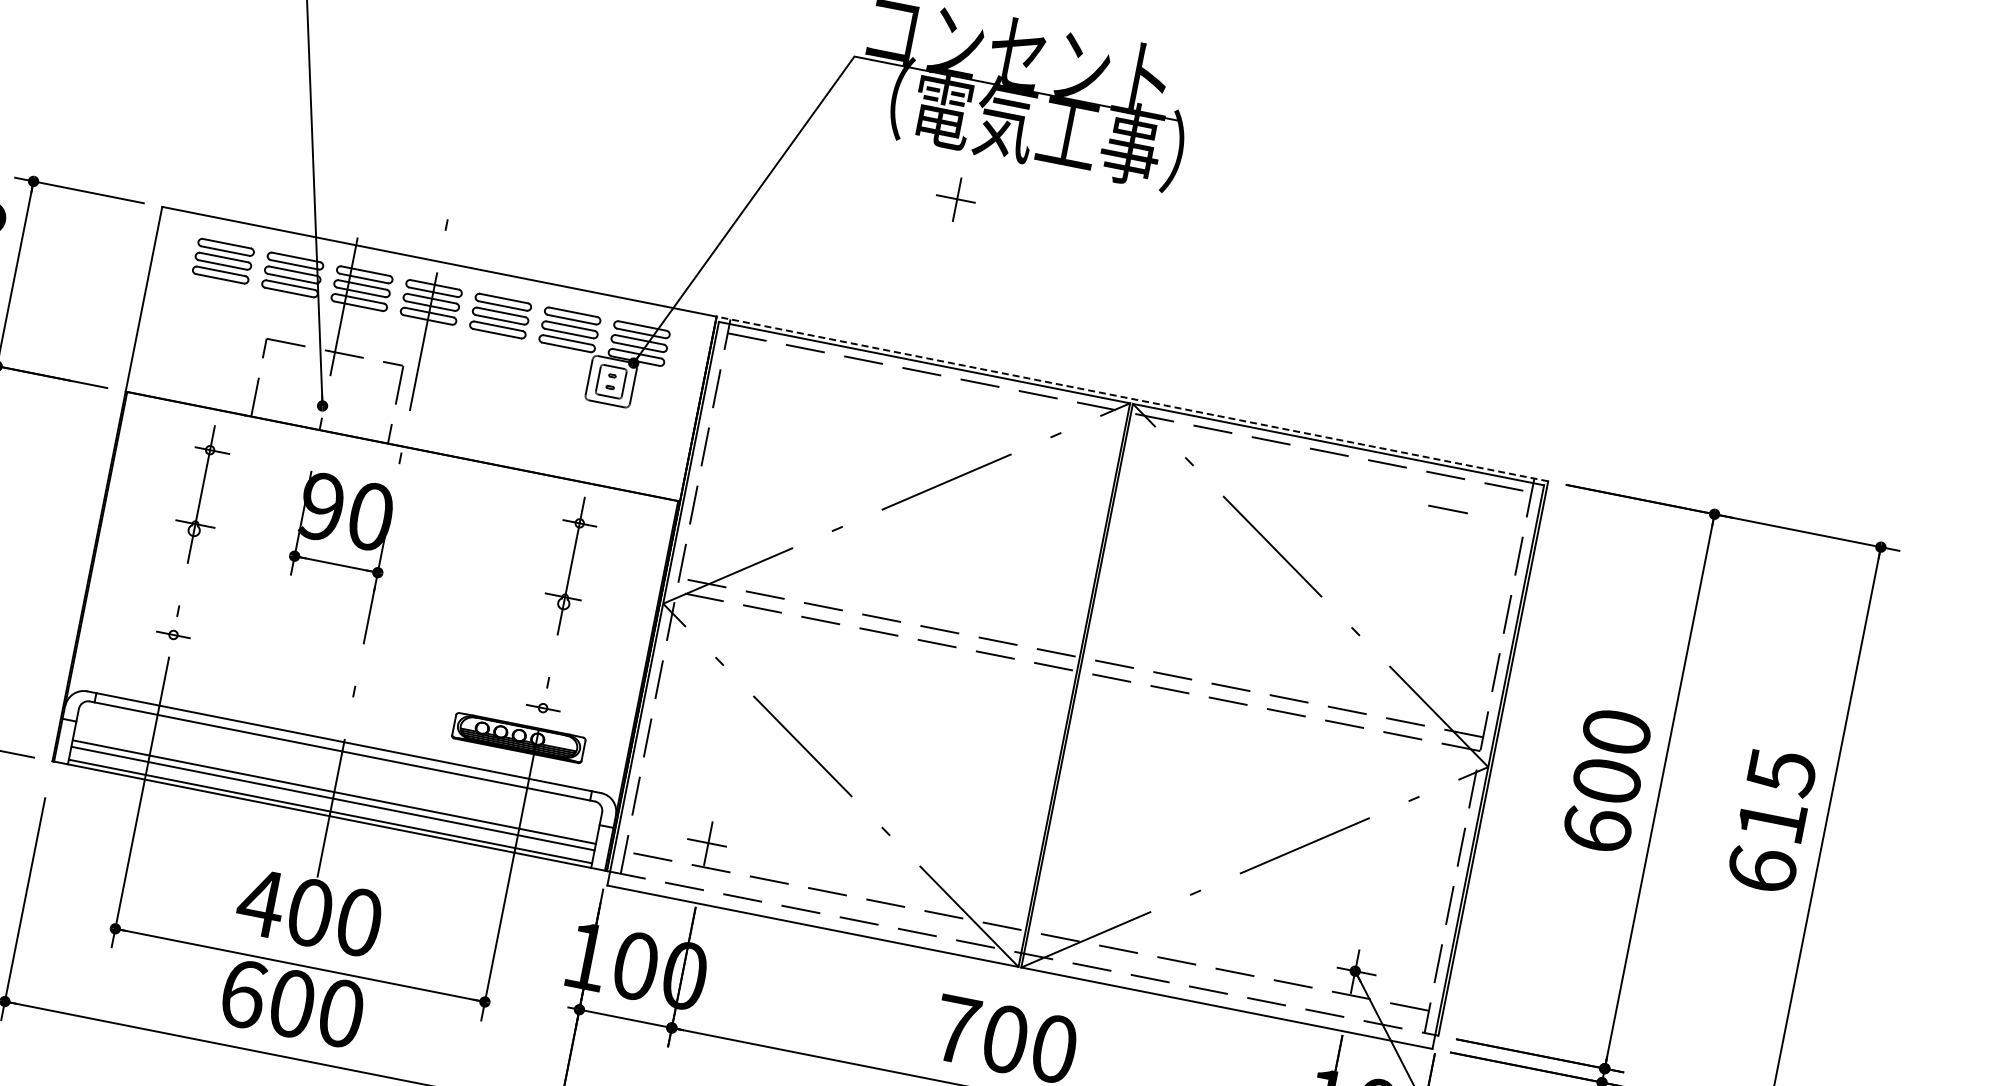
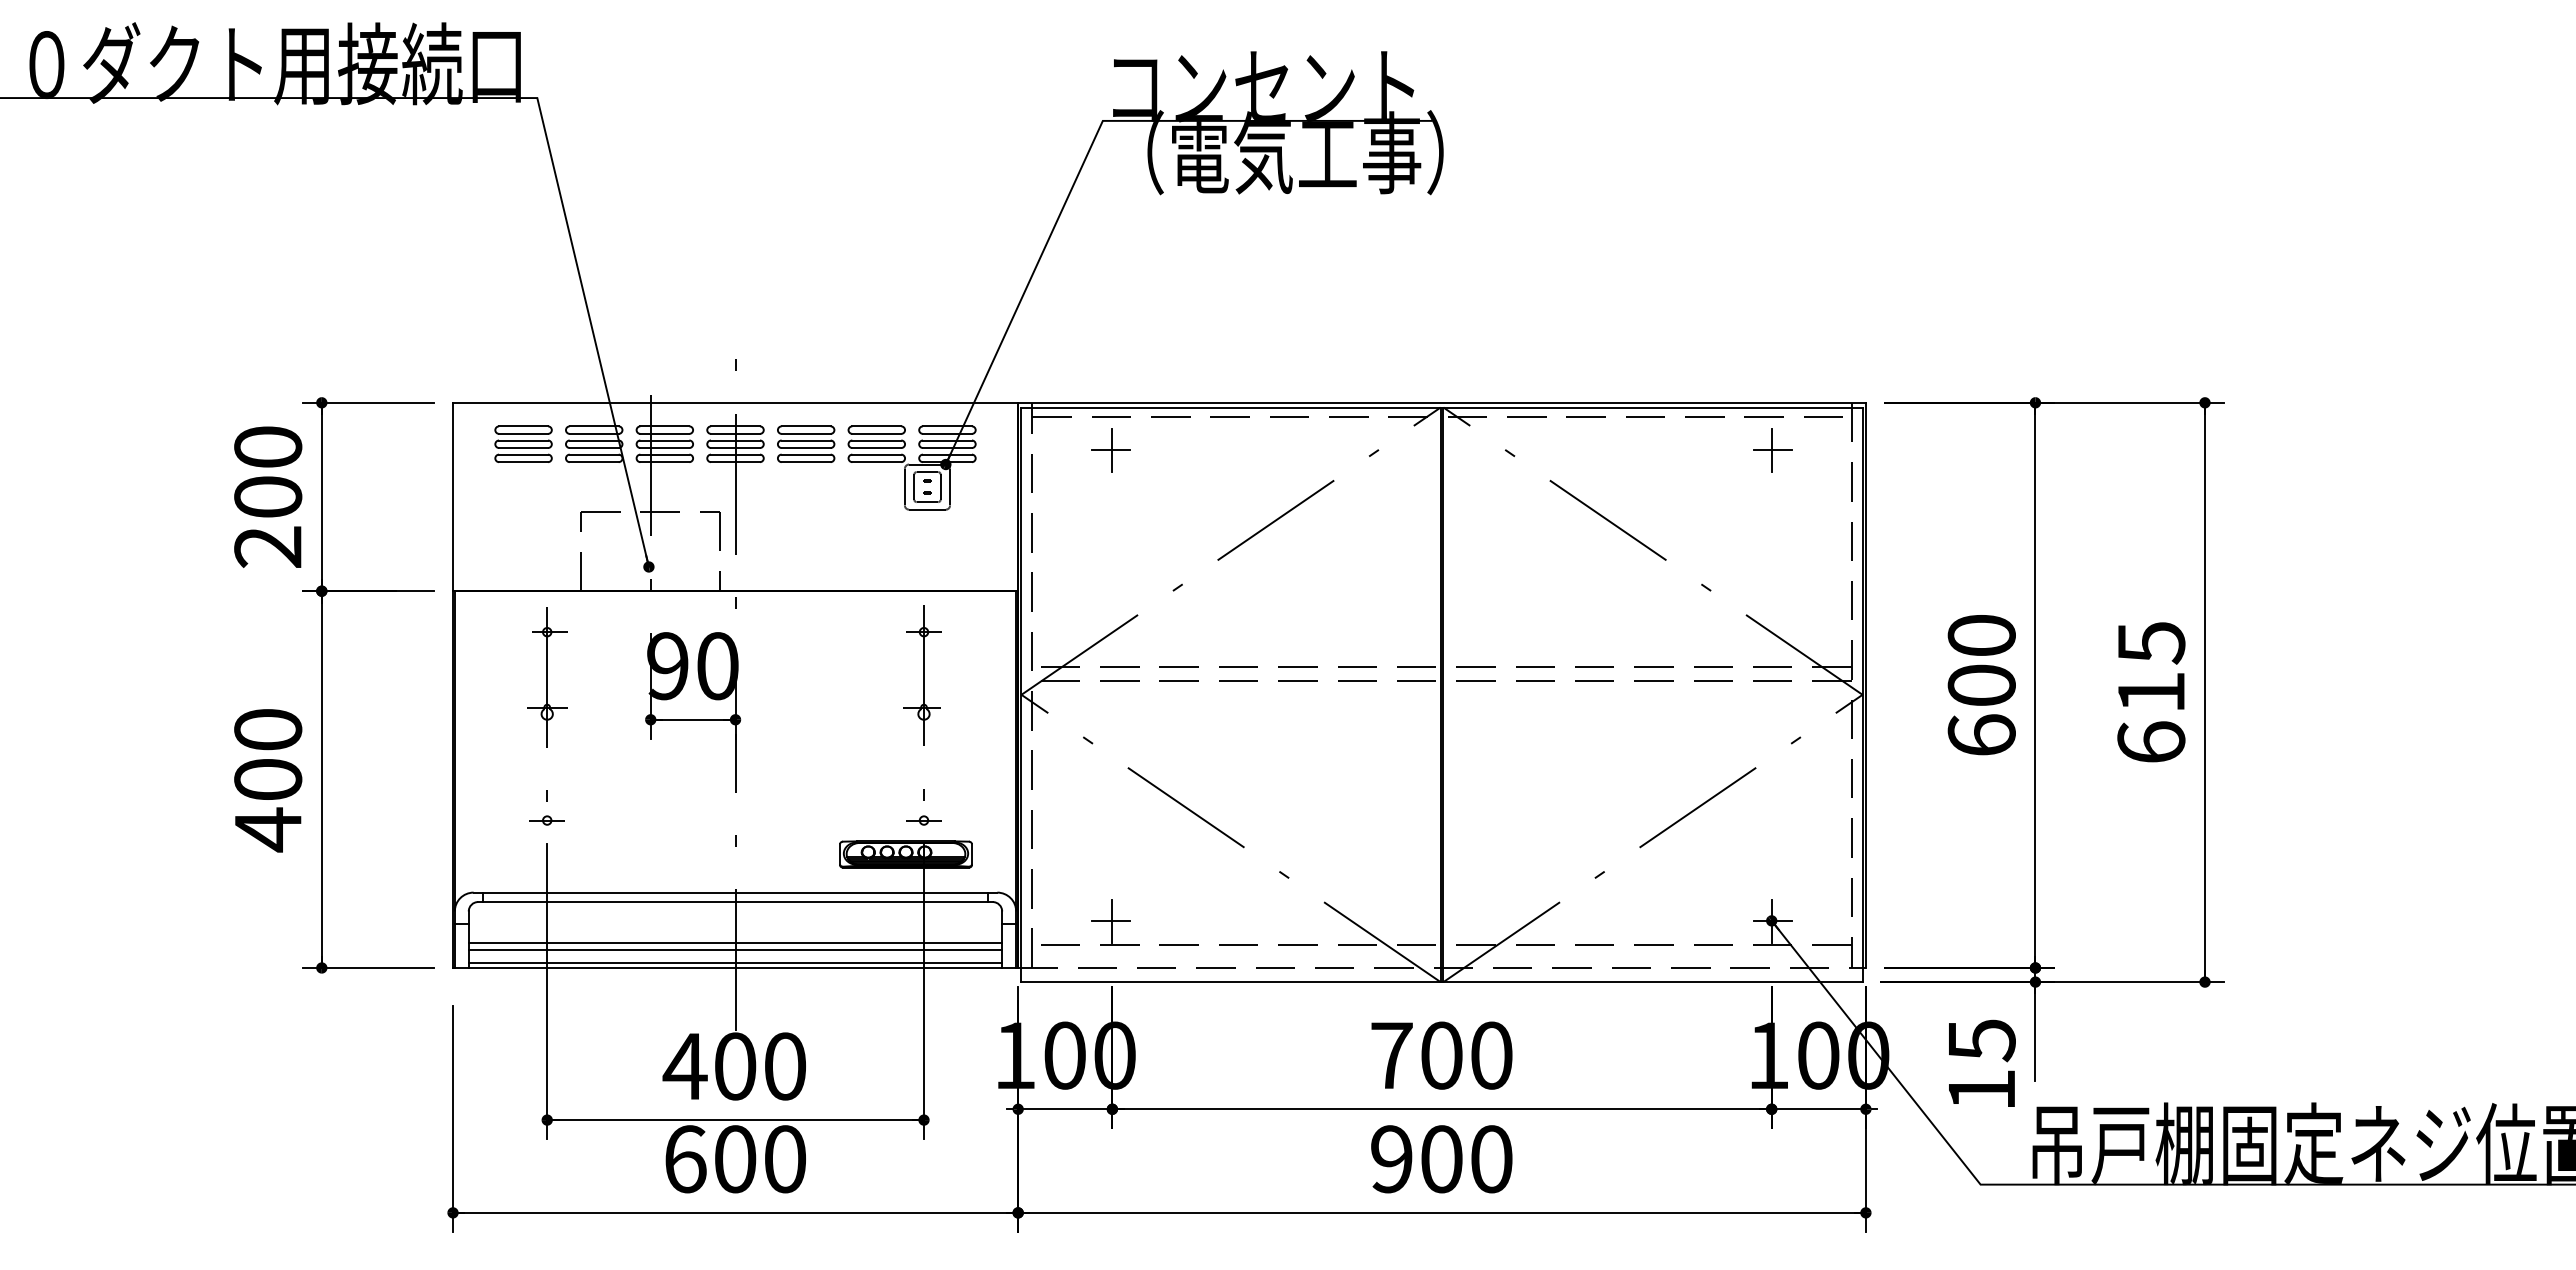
part: (955, 199) -> (1110, 450), moved
line: (1132, 398) -> (1442, 402), dashed -> solid
line: (1446, 509) -> (1771, 450), added

